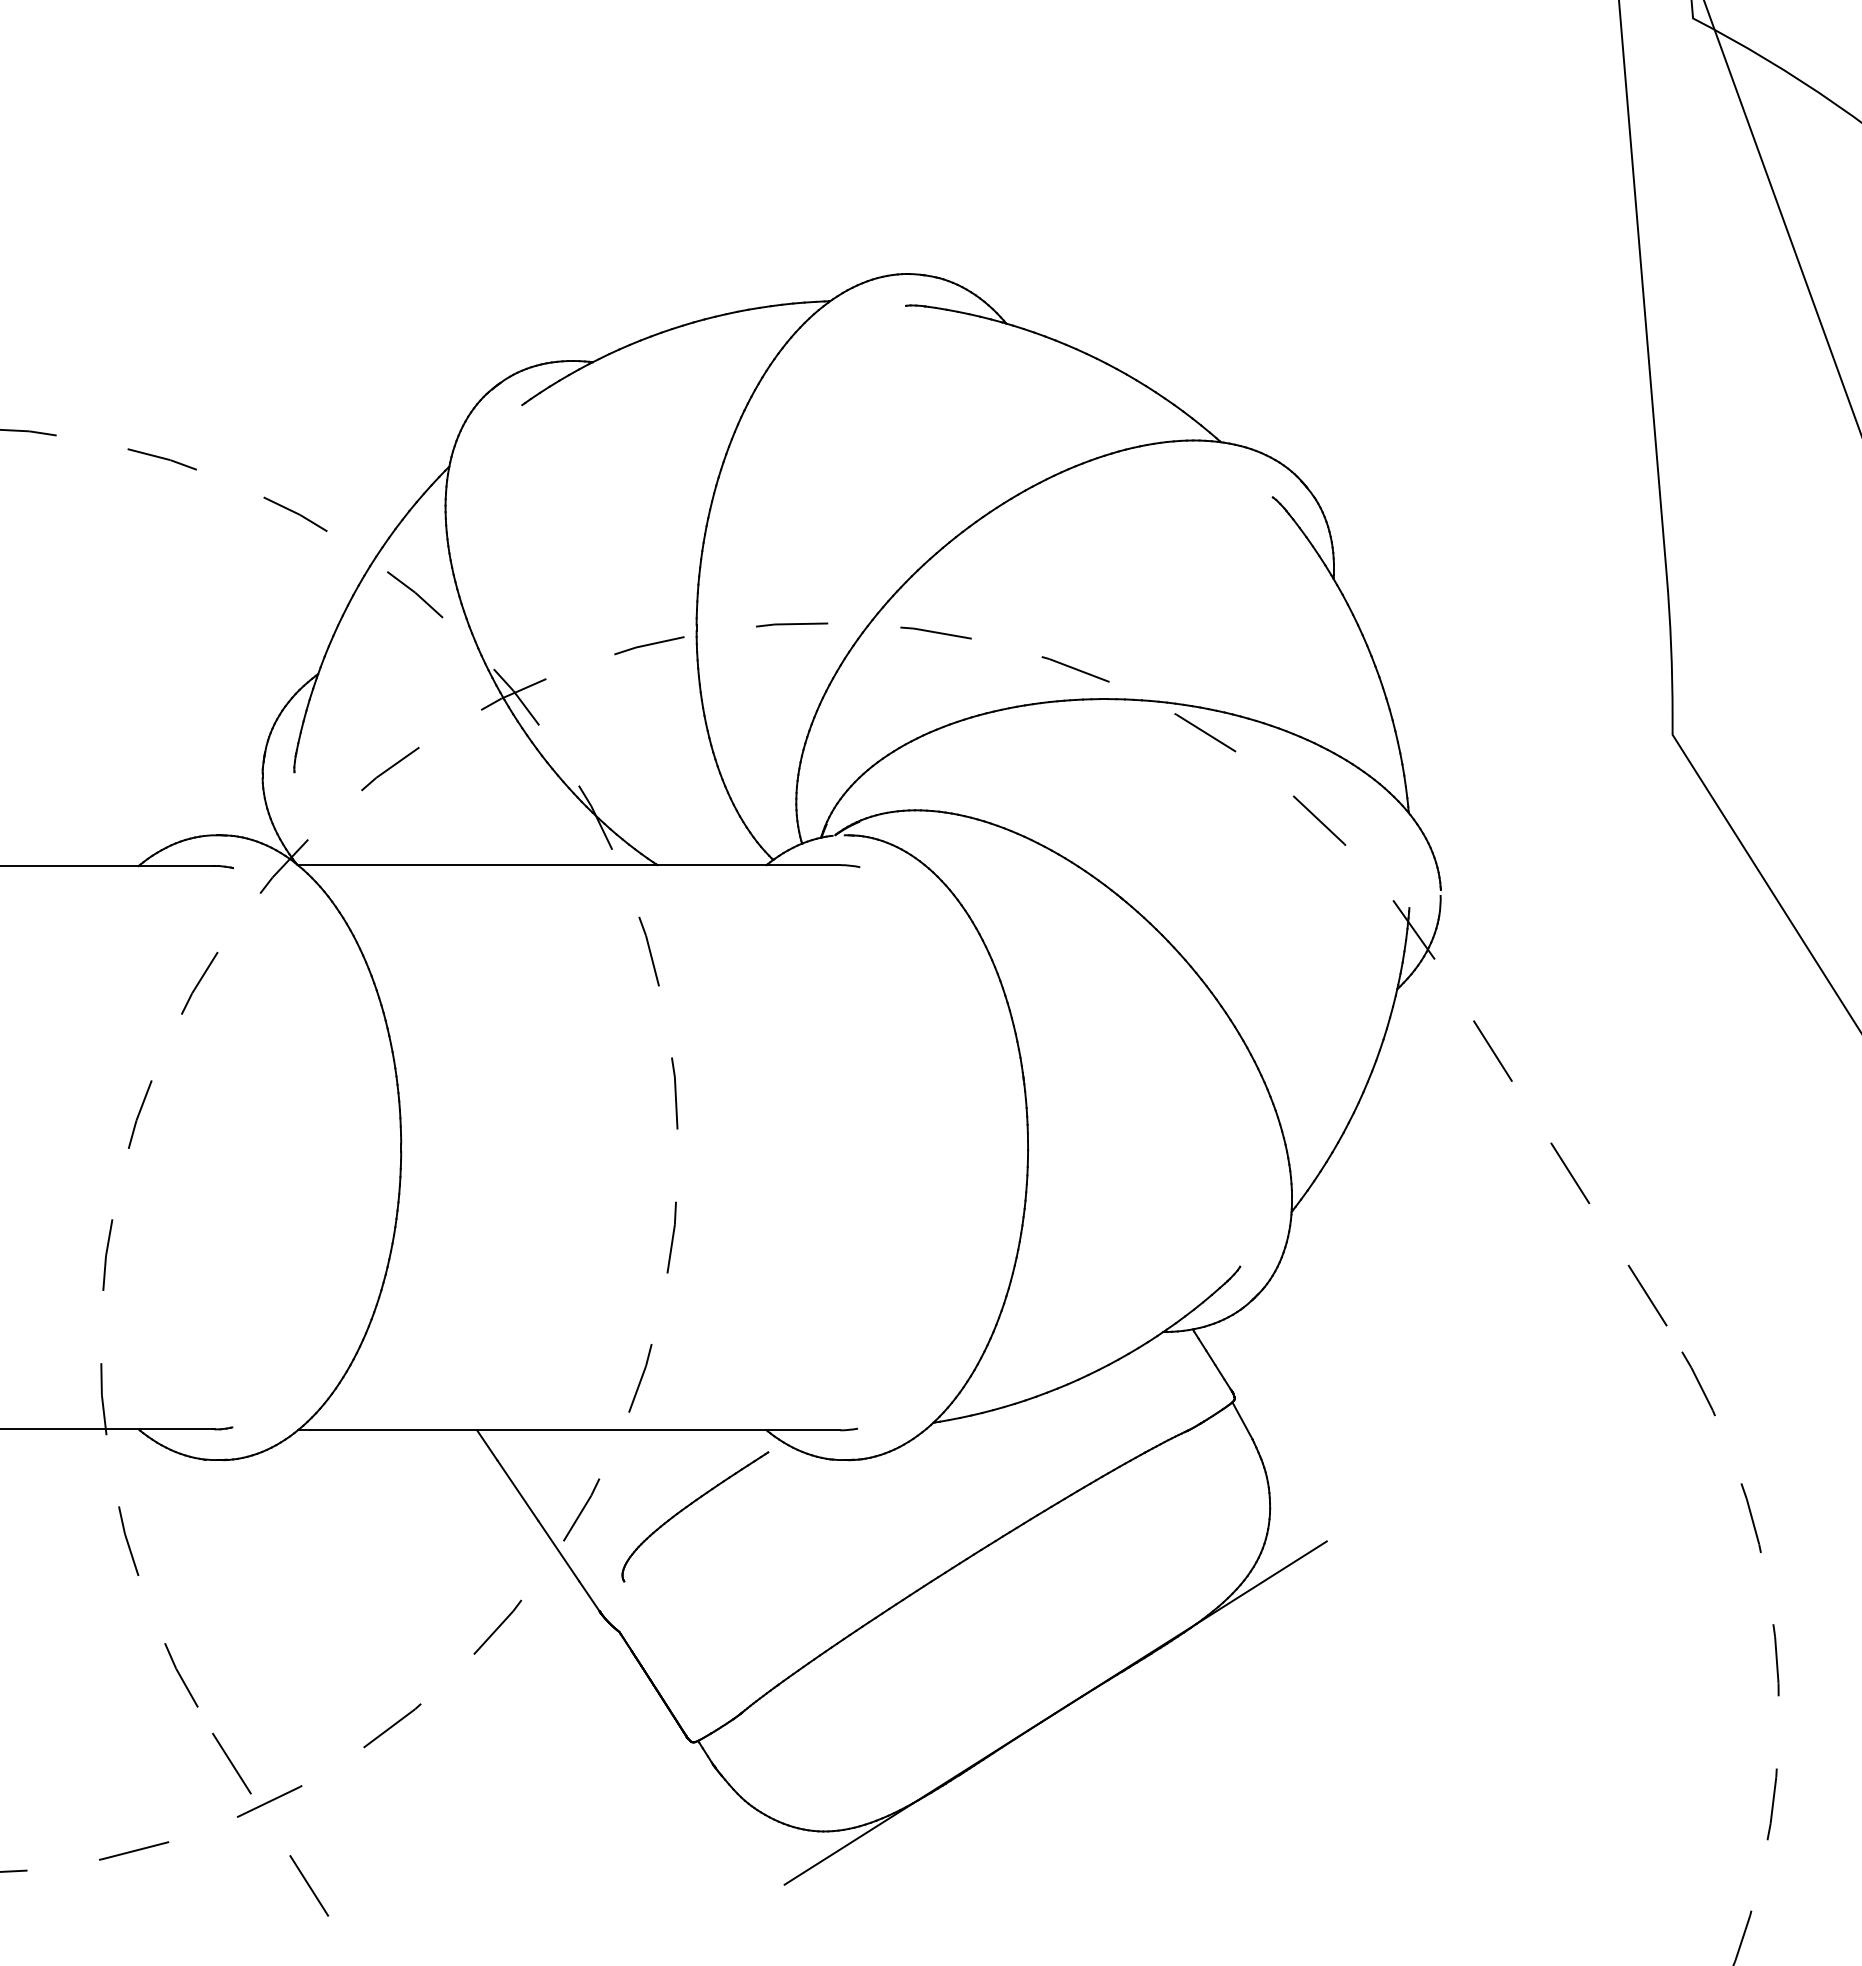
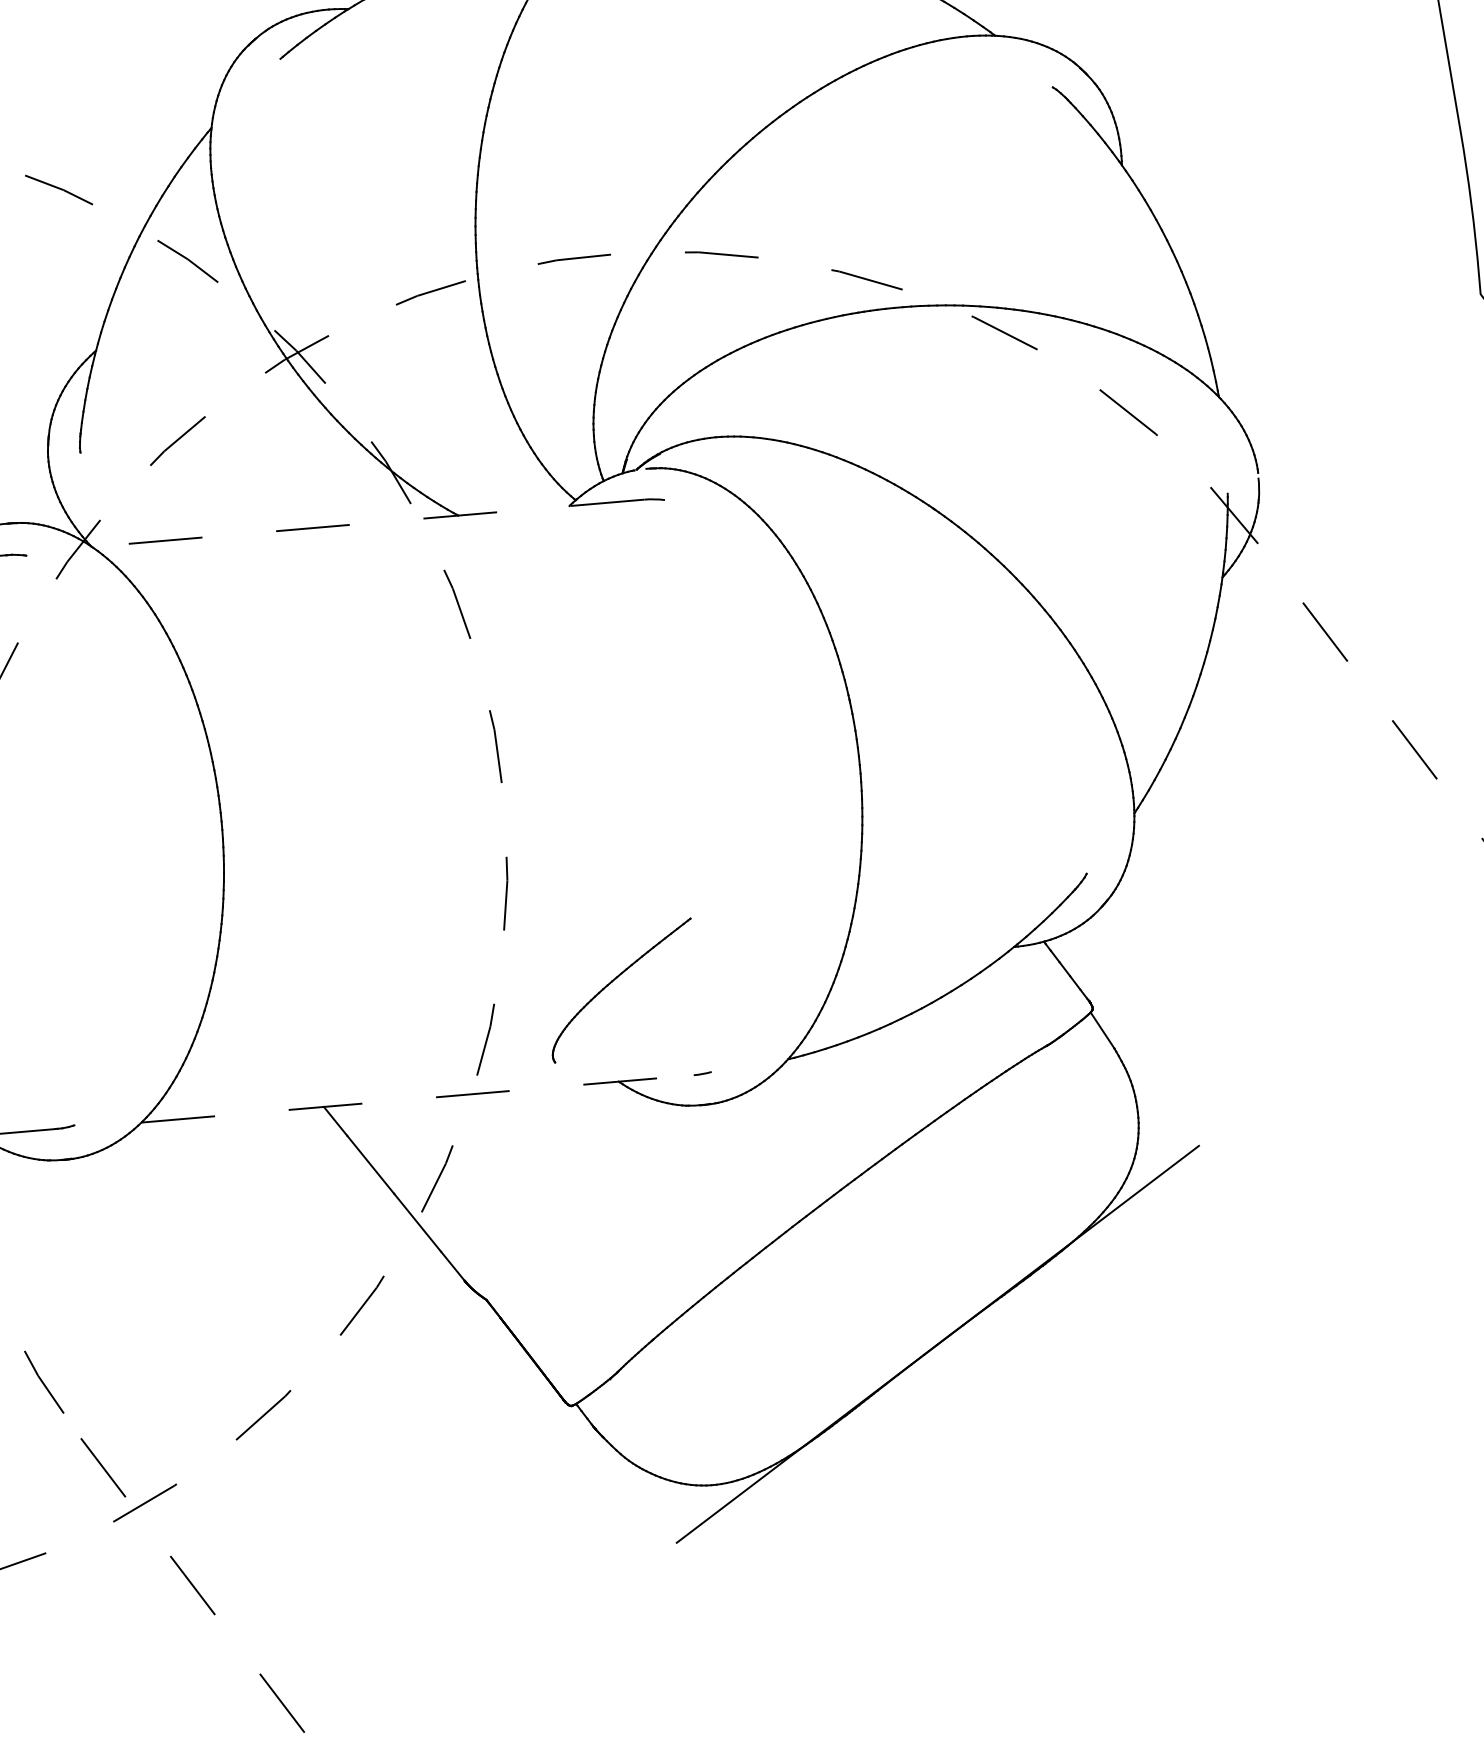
line: (568, 865) -> (367, 523), solid -> dashed
line: (569, 1430) -> (418, 1099), solid -> dashed
part: (689, 1506) -> (615, 980), moved

